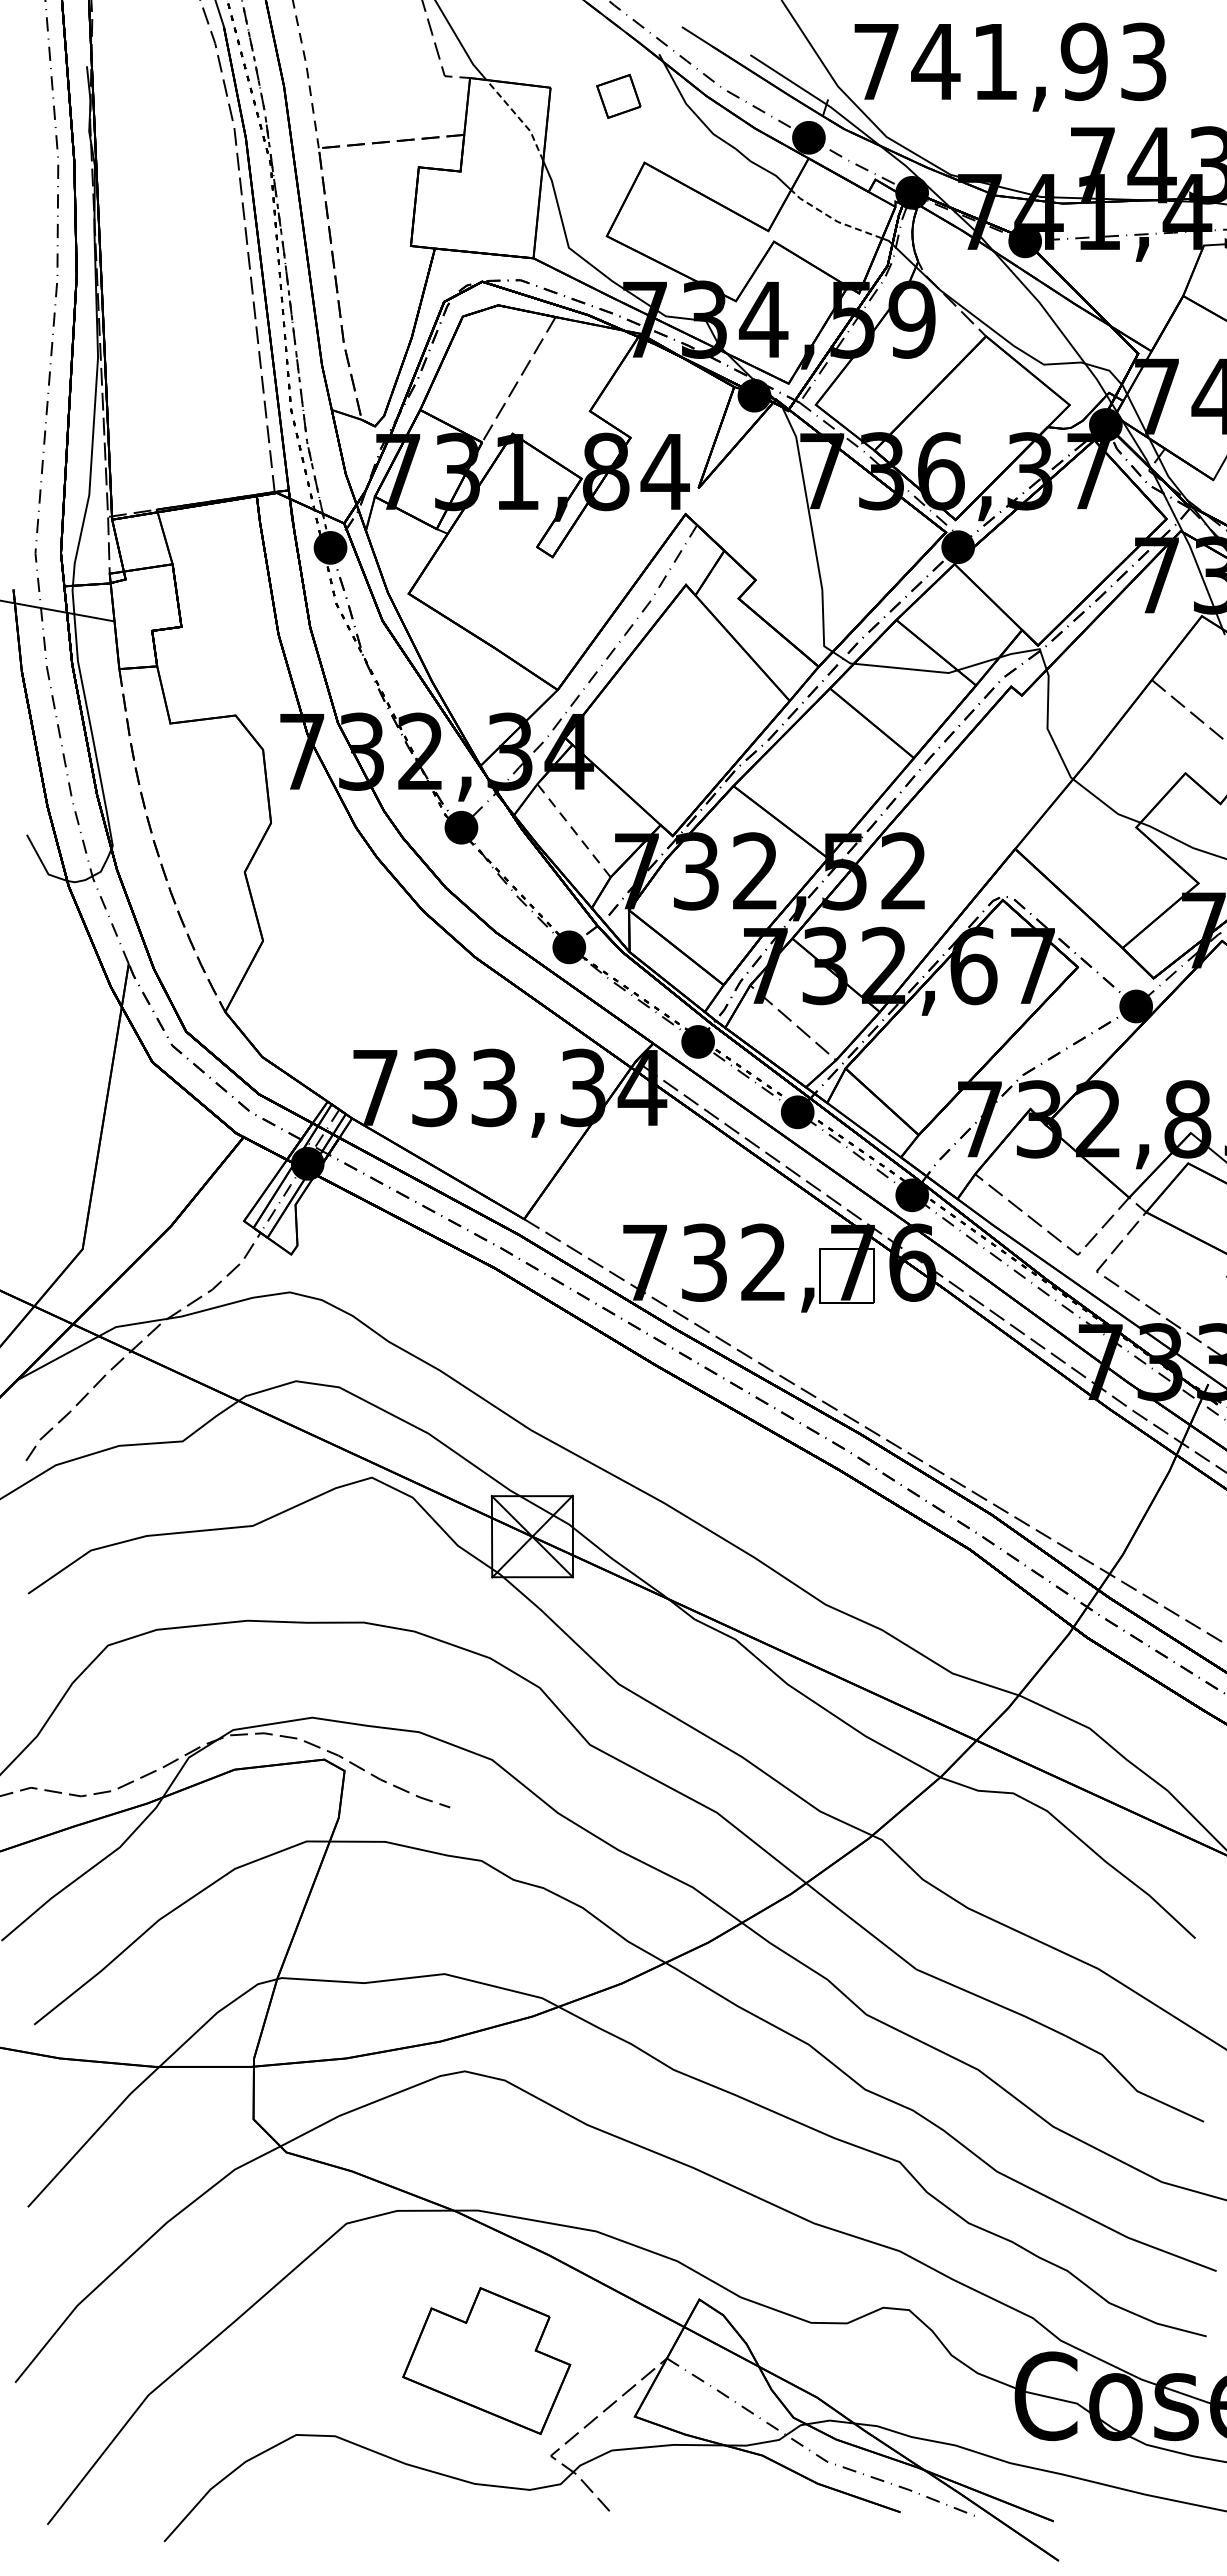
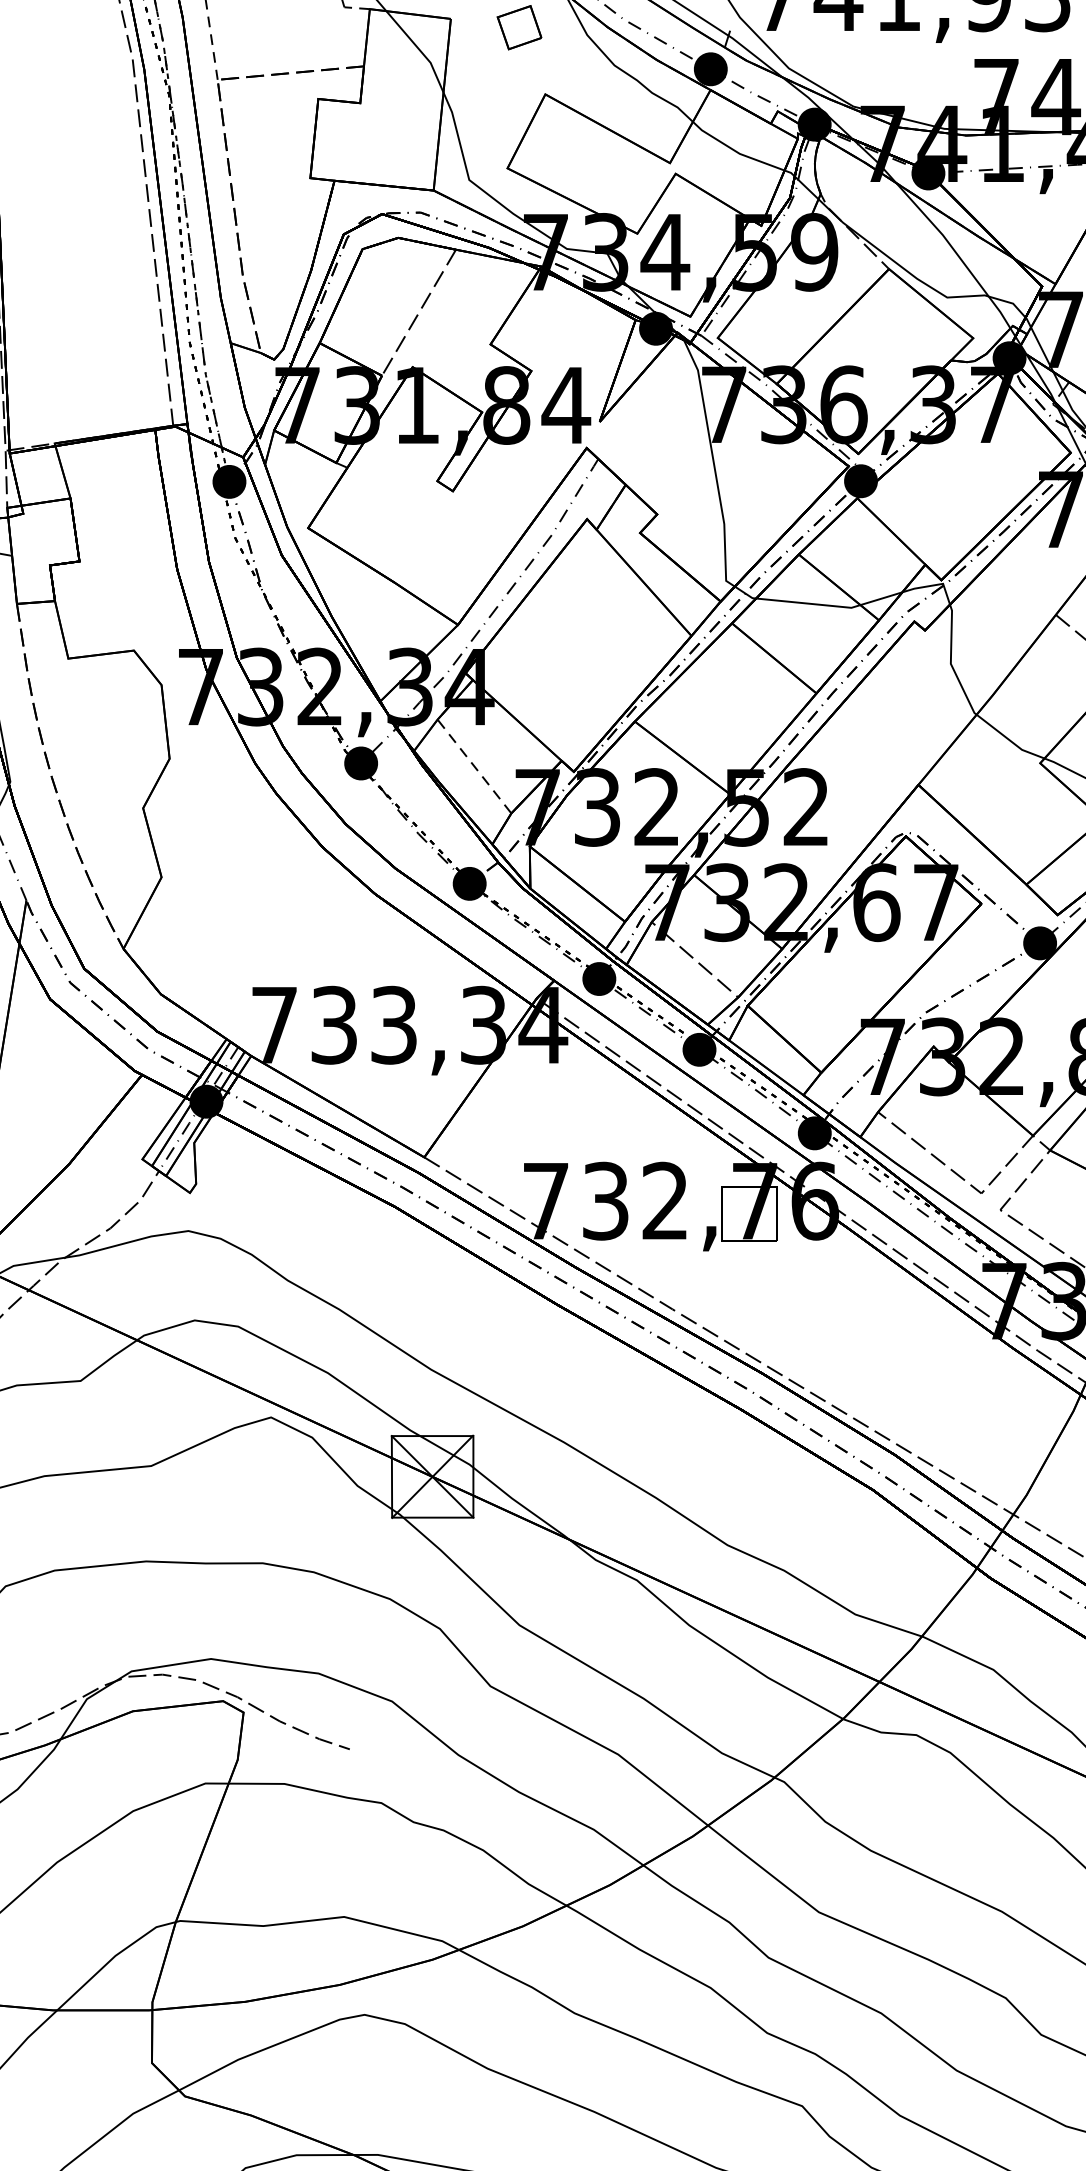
line: (519, 118) -> (419, 49), dashed -> solid
line: (833, 219) -> (735, 151), dashed -> solid

